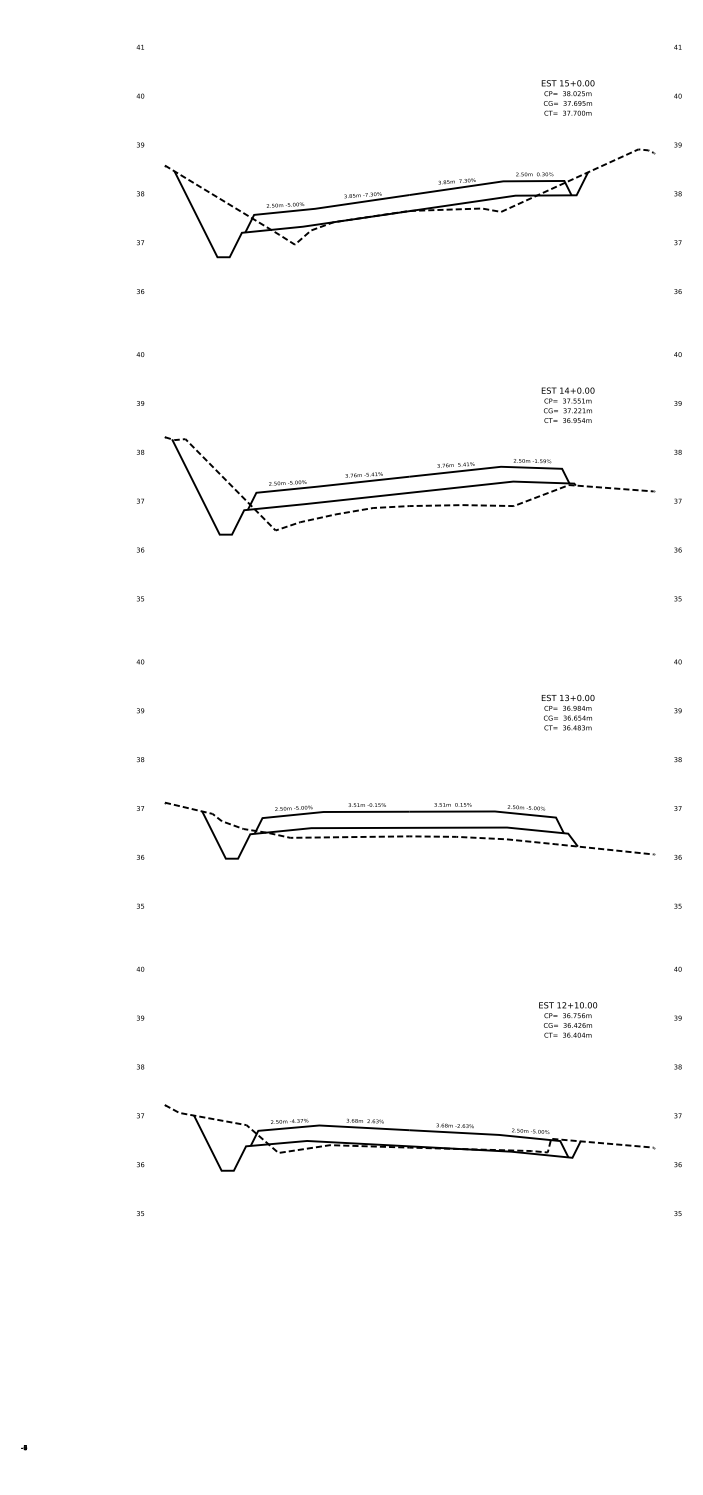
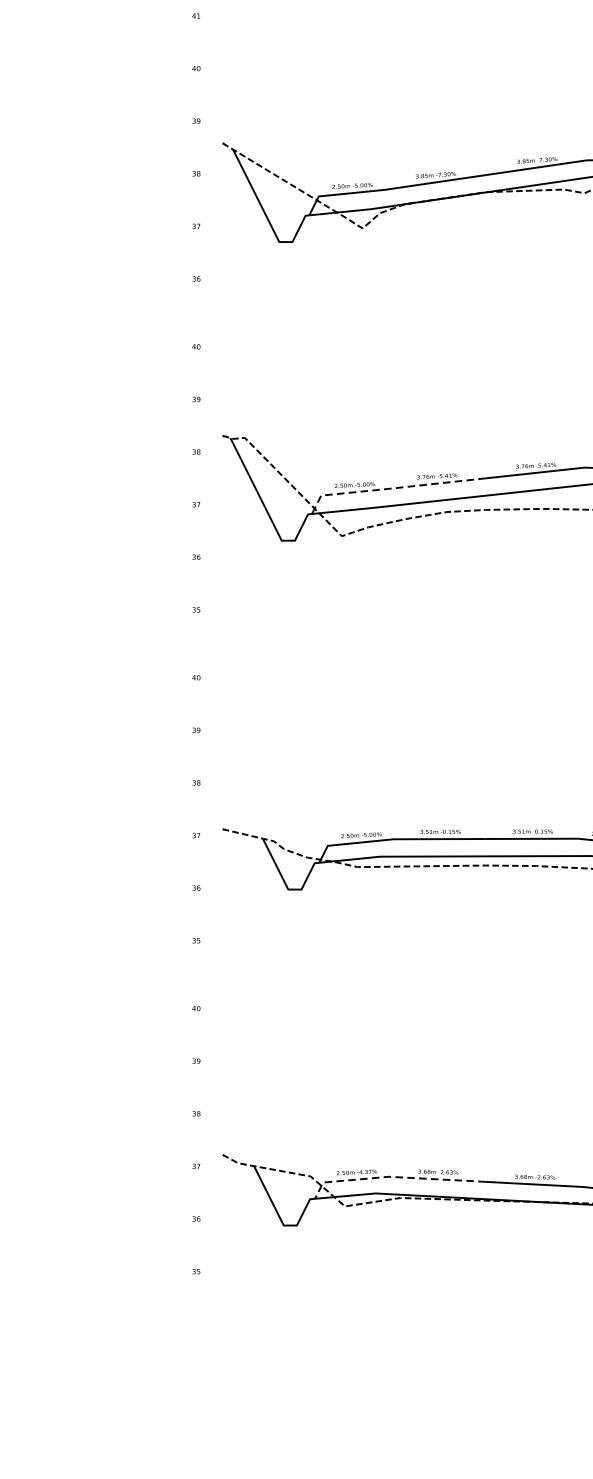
line: (321, 486) -> (391, 488), solid -> dashed
line: (324, 1125) -> (394, 1176), solid -> dashed

